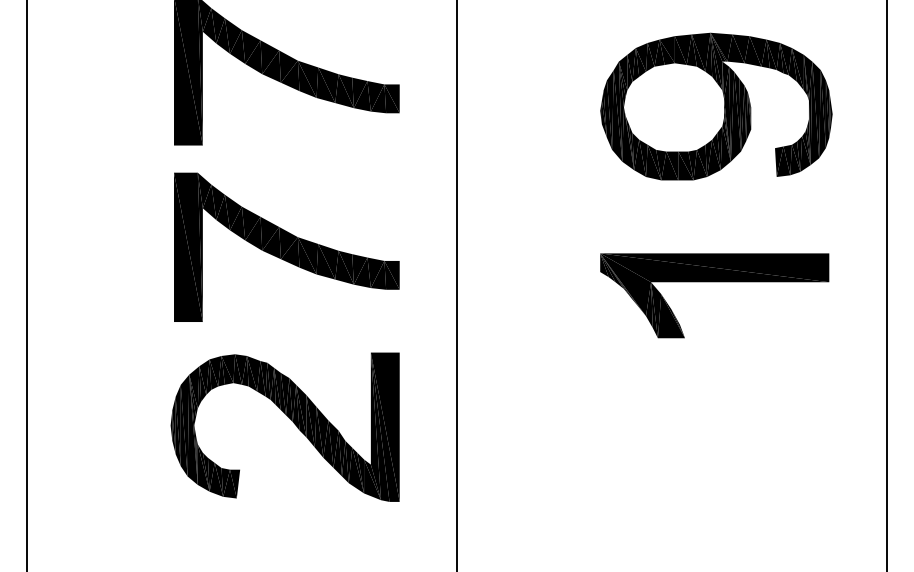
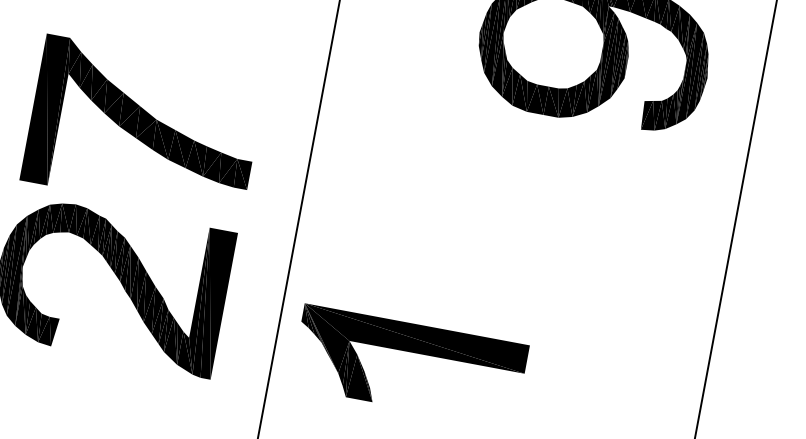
part: (286, 246) -> (143, 126), moved
part: (714, 282) -> (411, 352), moved

